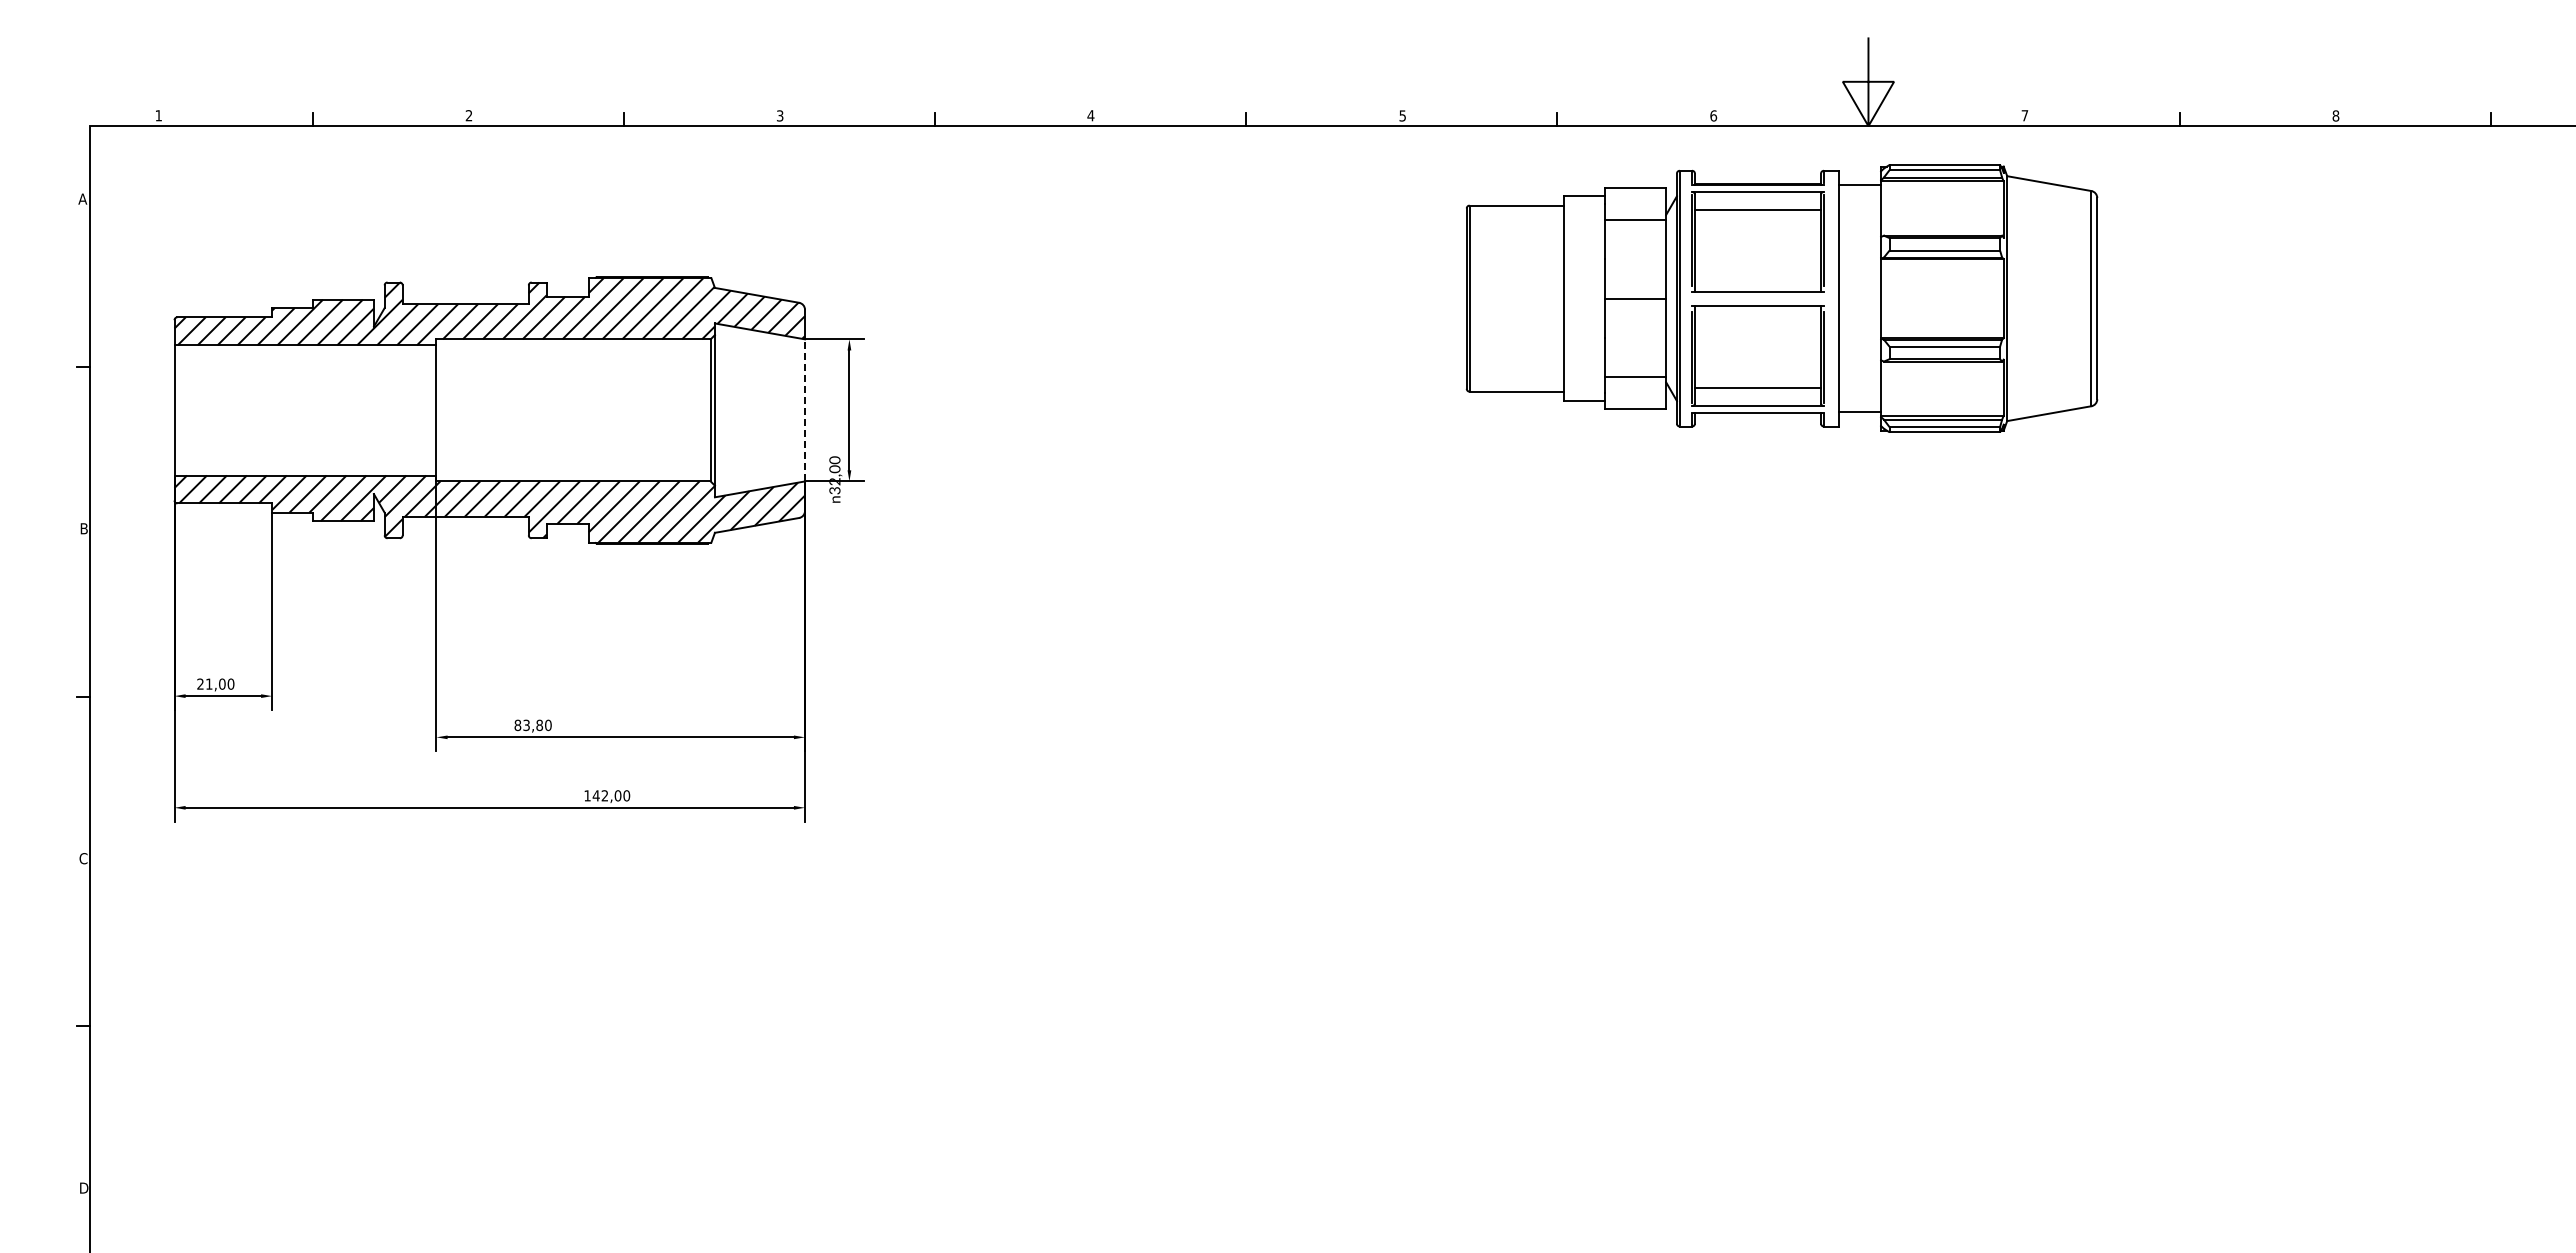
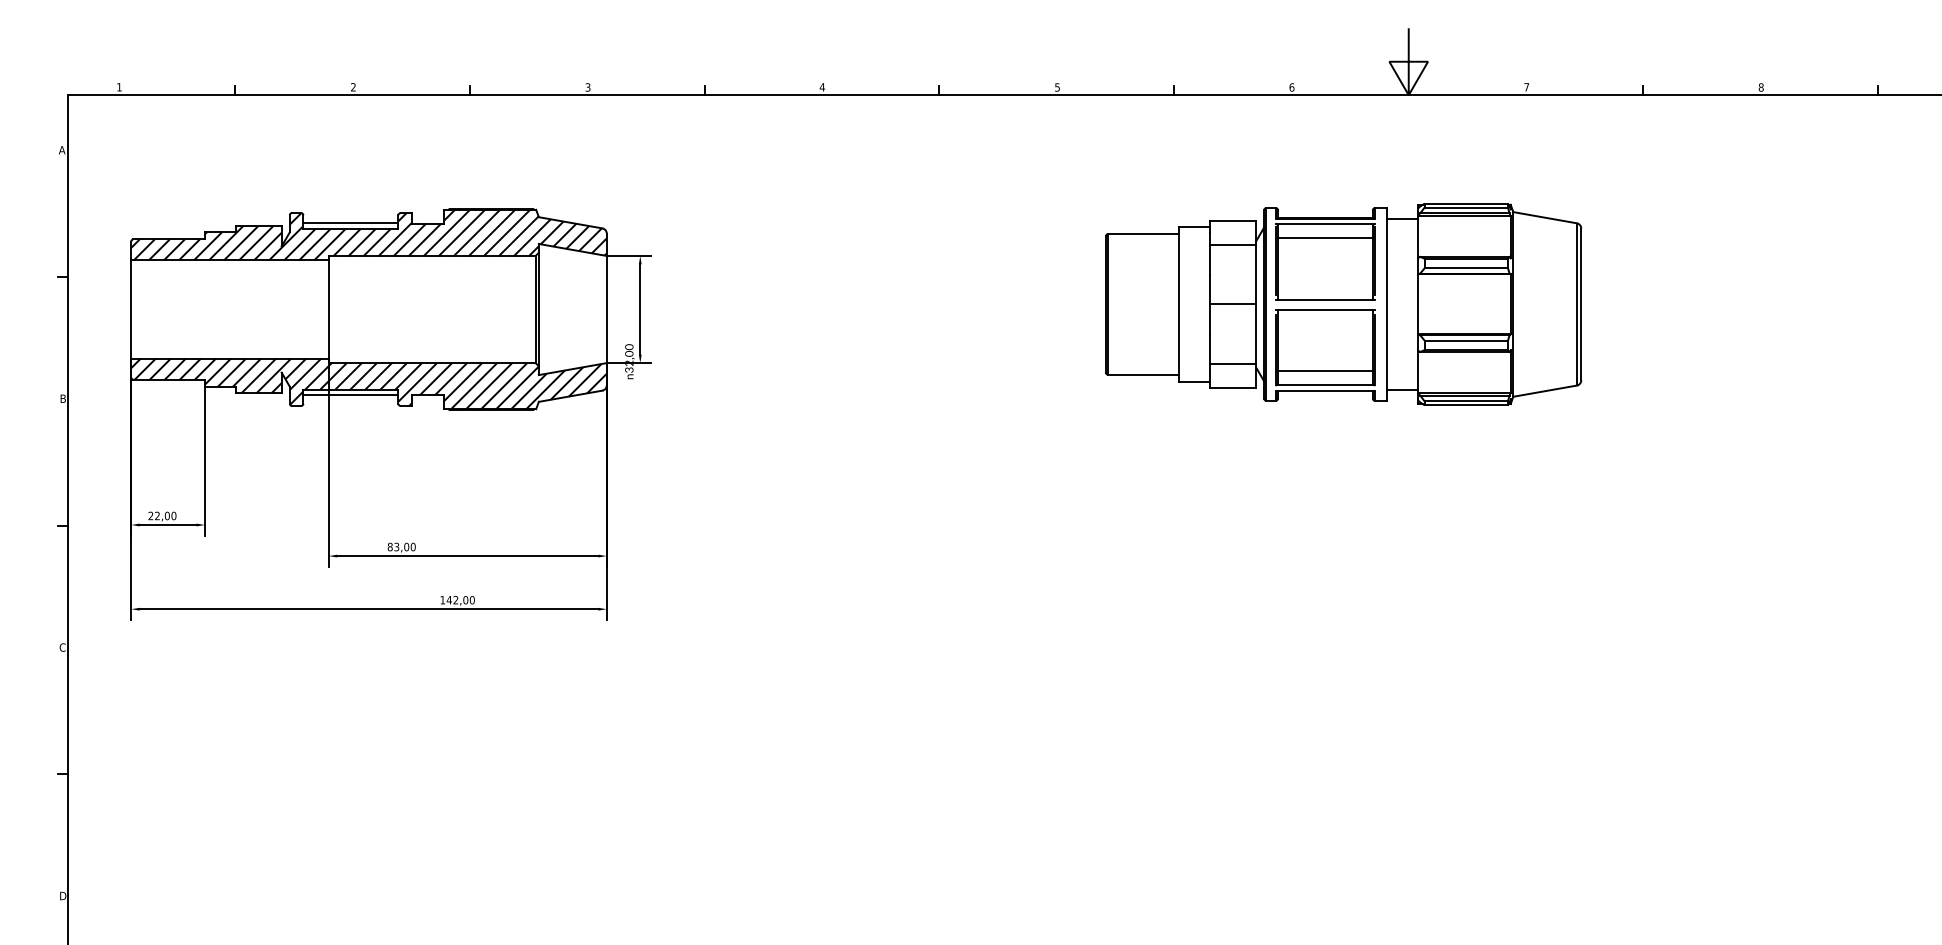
line: (465, 295) -> (350, 222), added
part: (1781, 298) -> (1343, 304), moved
line: (805, 409) -> (607, 308), dashed -> solid
line: (465, 524) -> (350, 395), added
text: (209, 683) -> (157, 515), 21,00 -> 22,00
text: (539, 725) -> (406, 547), 83,80 -> 83,00

